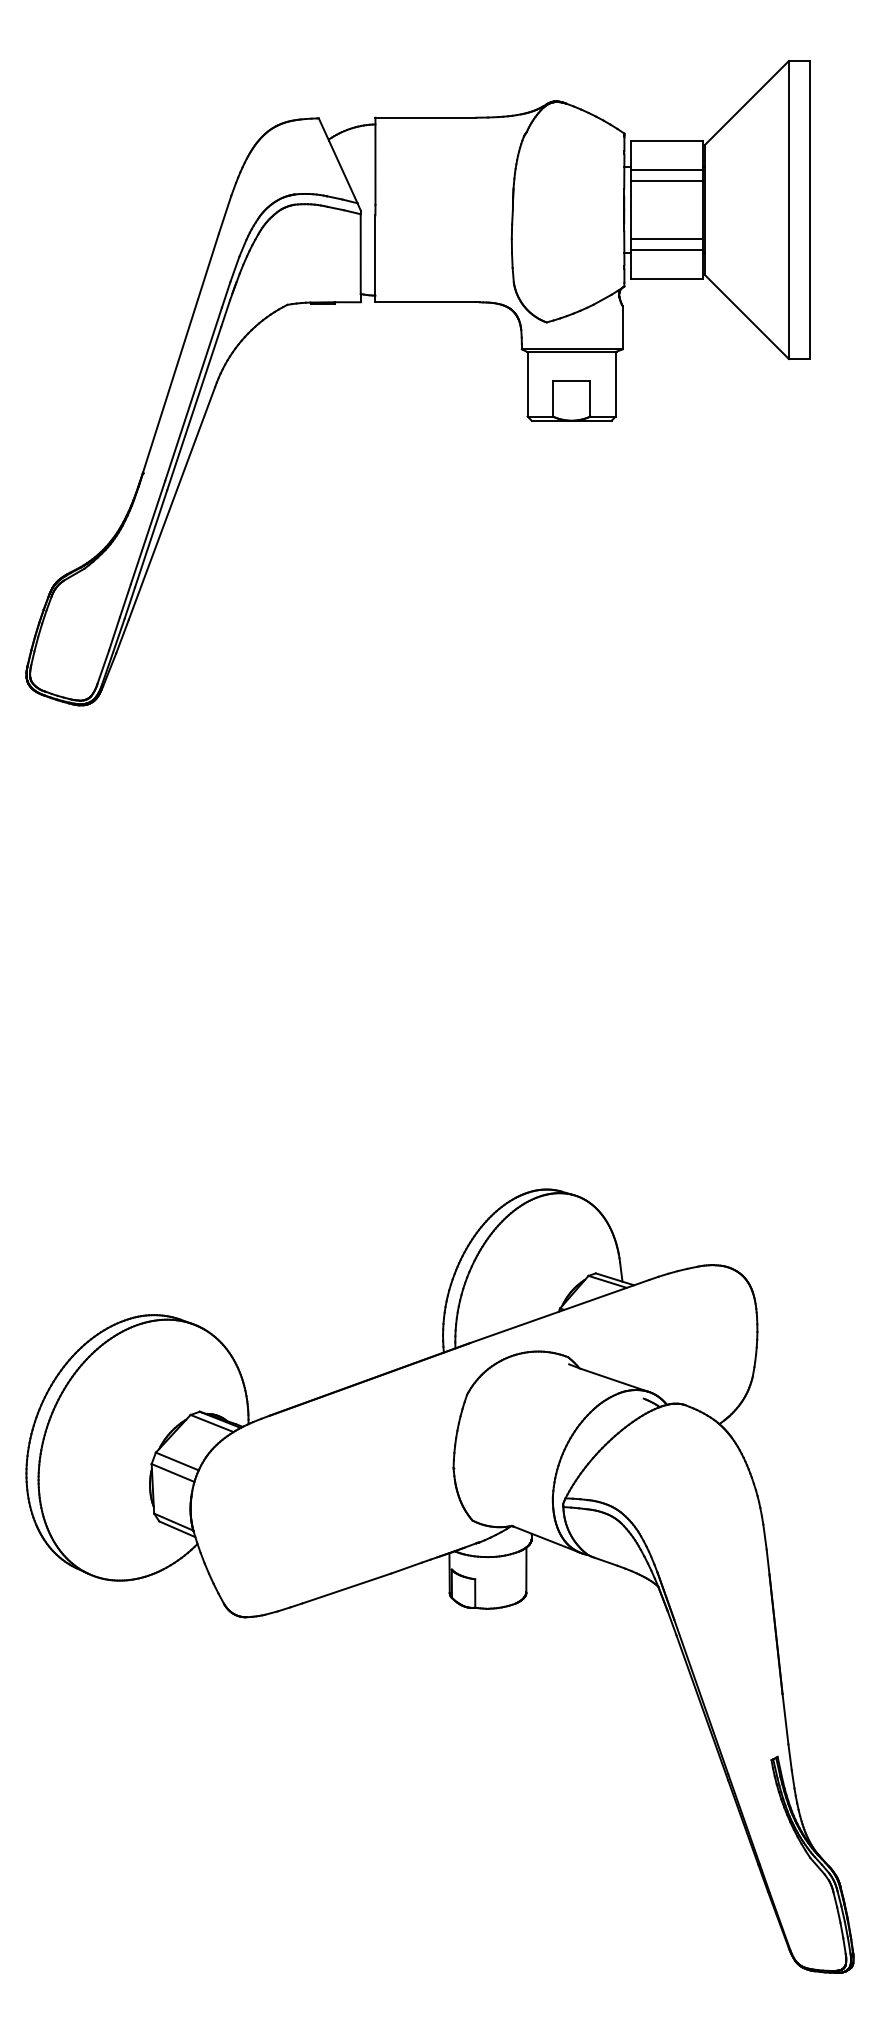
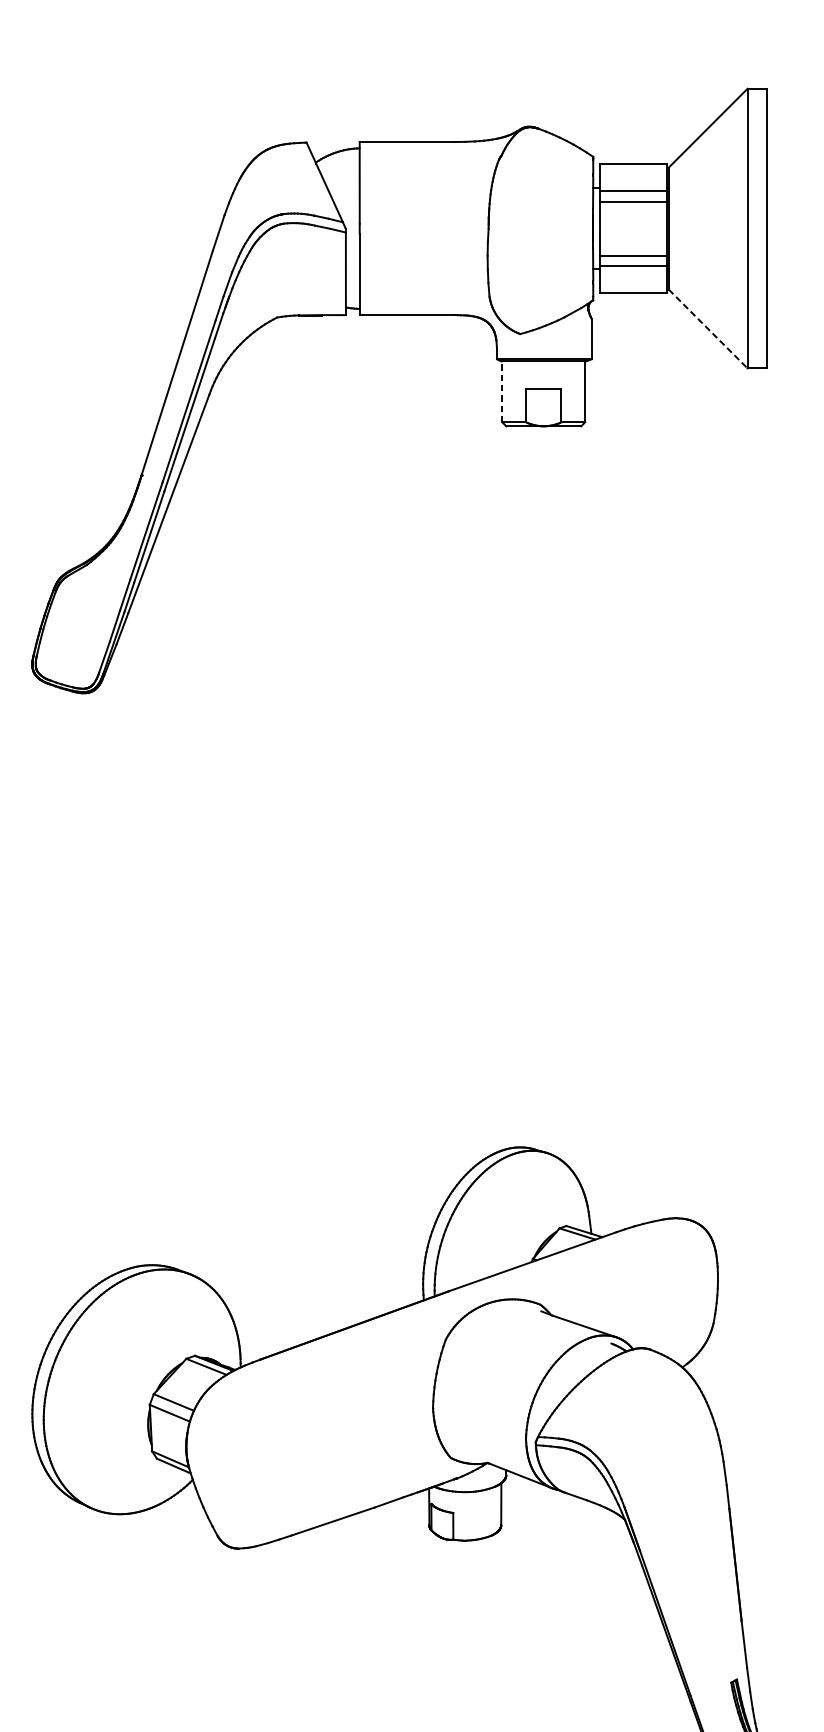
line: (747, 317) -> (708, 329), solid -> dashed
line: (527, 384) -> (502, 392), solid -> dashed

